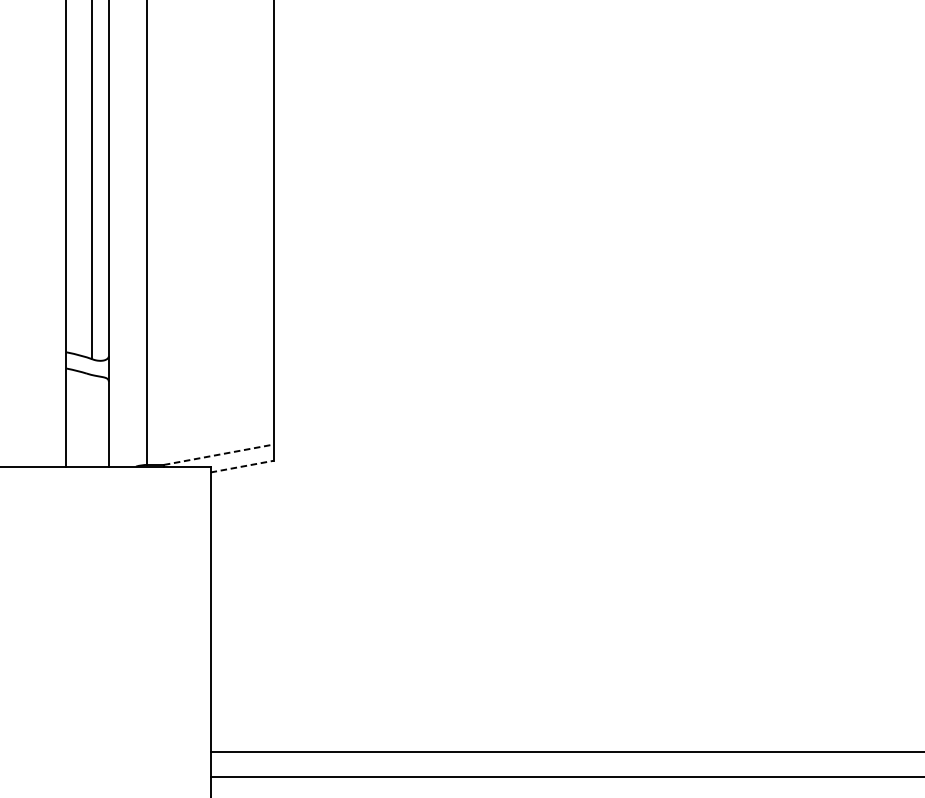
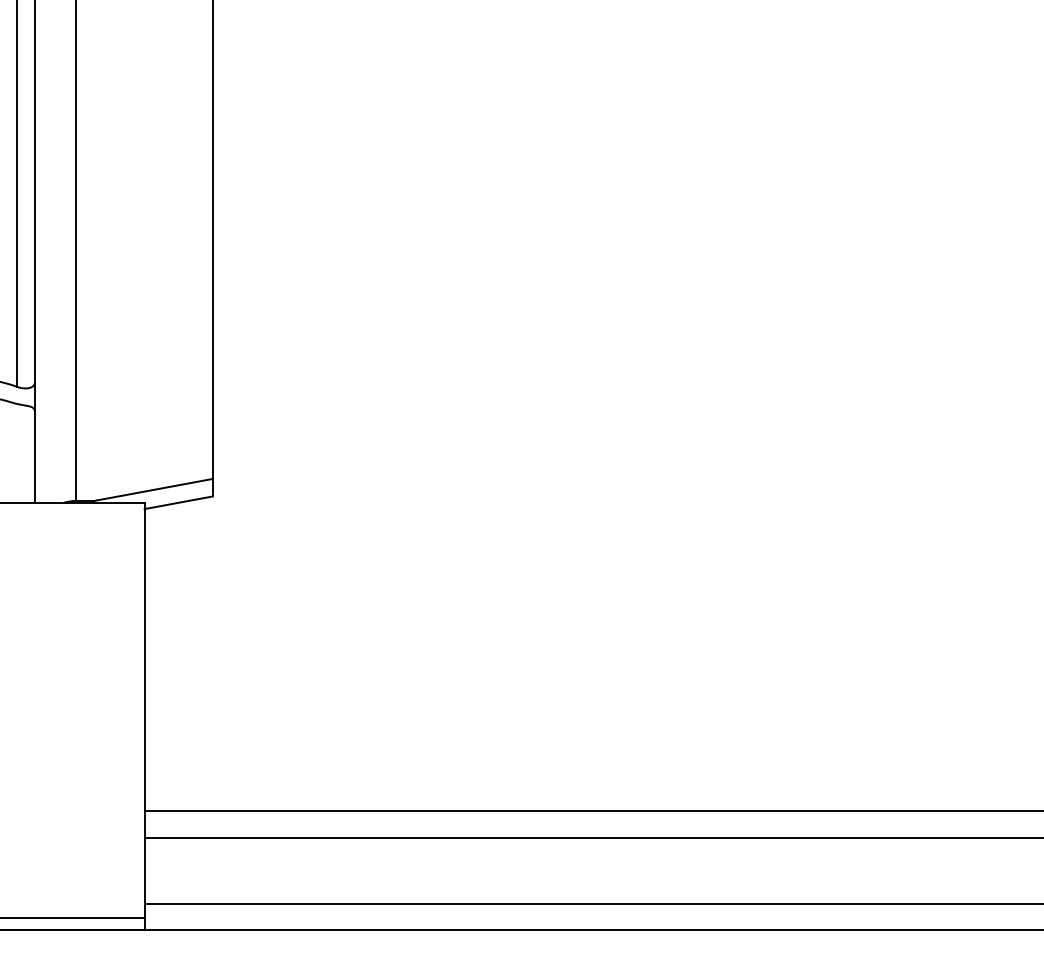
line: (219, 454) -> (154, 489), dashed -> solid
line: (241, 466) -> (178, 502), dashed -> solid

